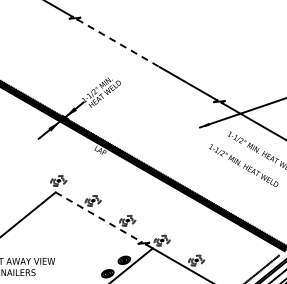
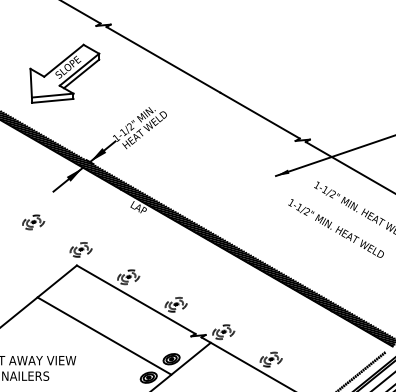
line: (118, 43) -> (163, 60), dashed -> solid
part: (46, 53) -> (64, 73), added
part: (23, 161) -> (32, 222), added
line: (98, 217) -> (135, 300), dashed -> solid
line: (75, 243) -> (104, 335), added

